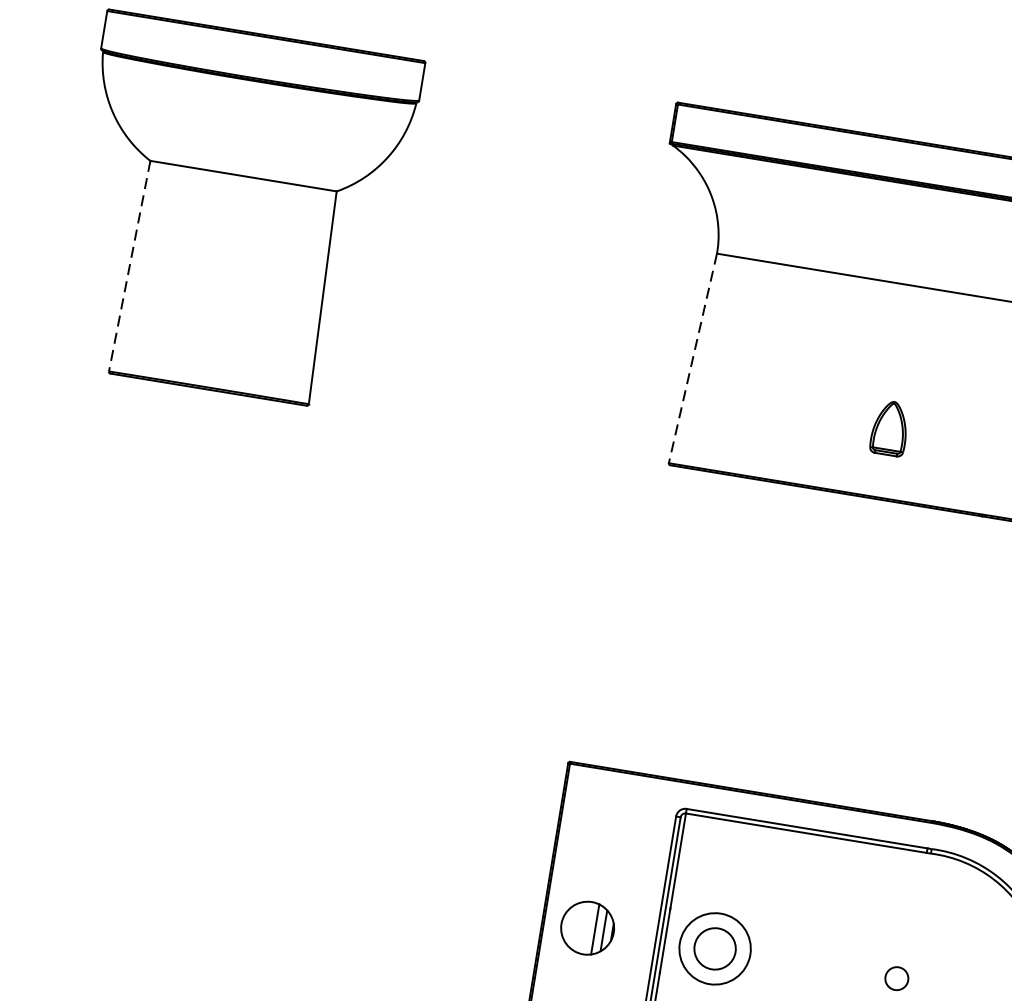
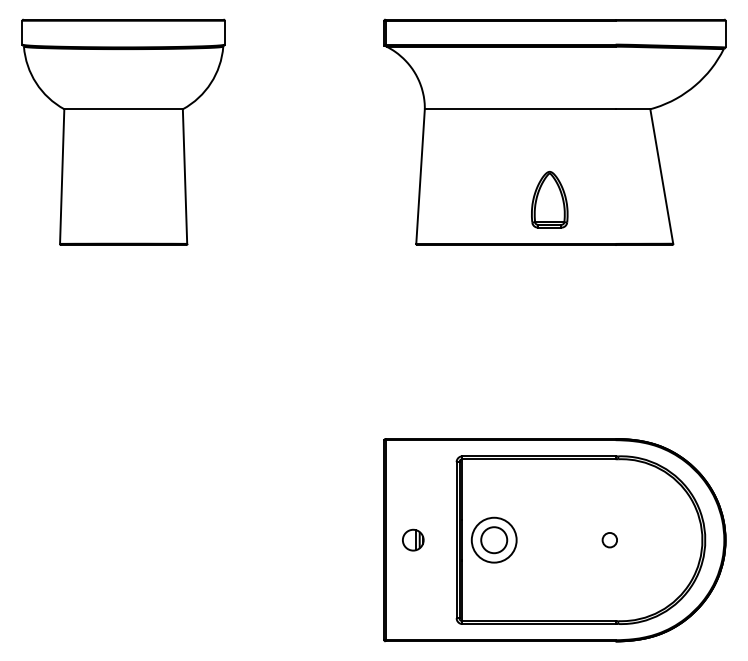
line: (129, 267) -> (62, 177), dashed -> solid
line: (692, 359) -> (420, 177), dashed -> solid
part: (889, 427) -> (549, 199), size x1.67
part: (588, 927) -> (413, 539), size x0.62

